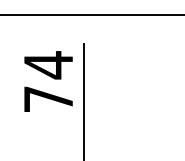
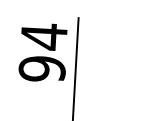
text: (48, 99) -> (42, 69), 74 -> 94

